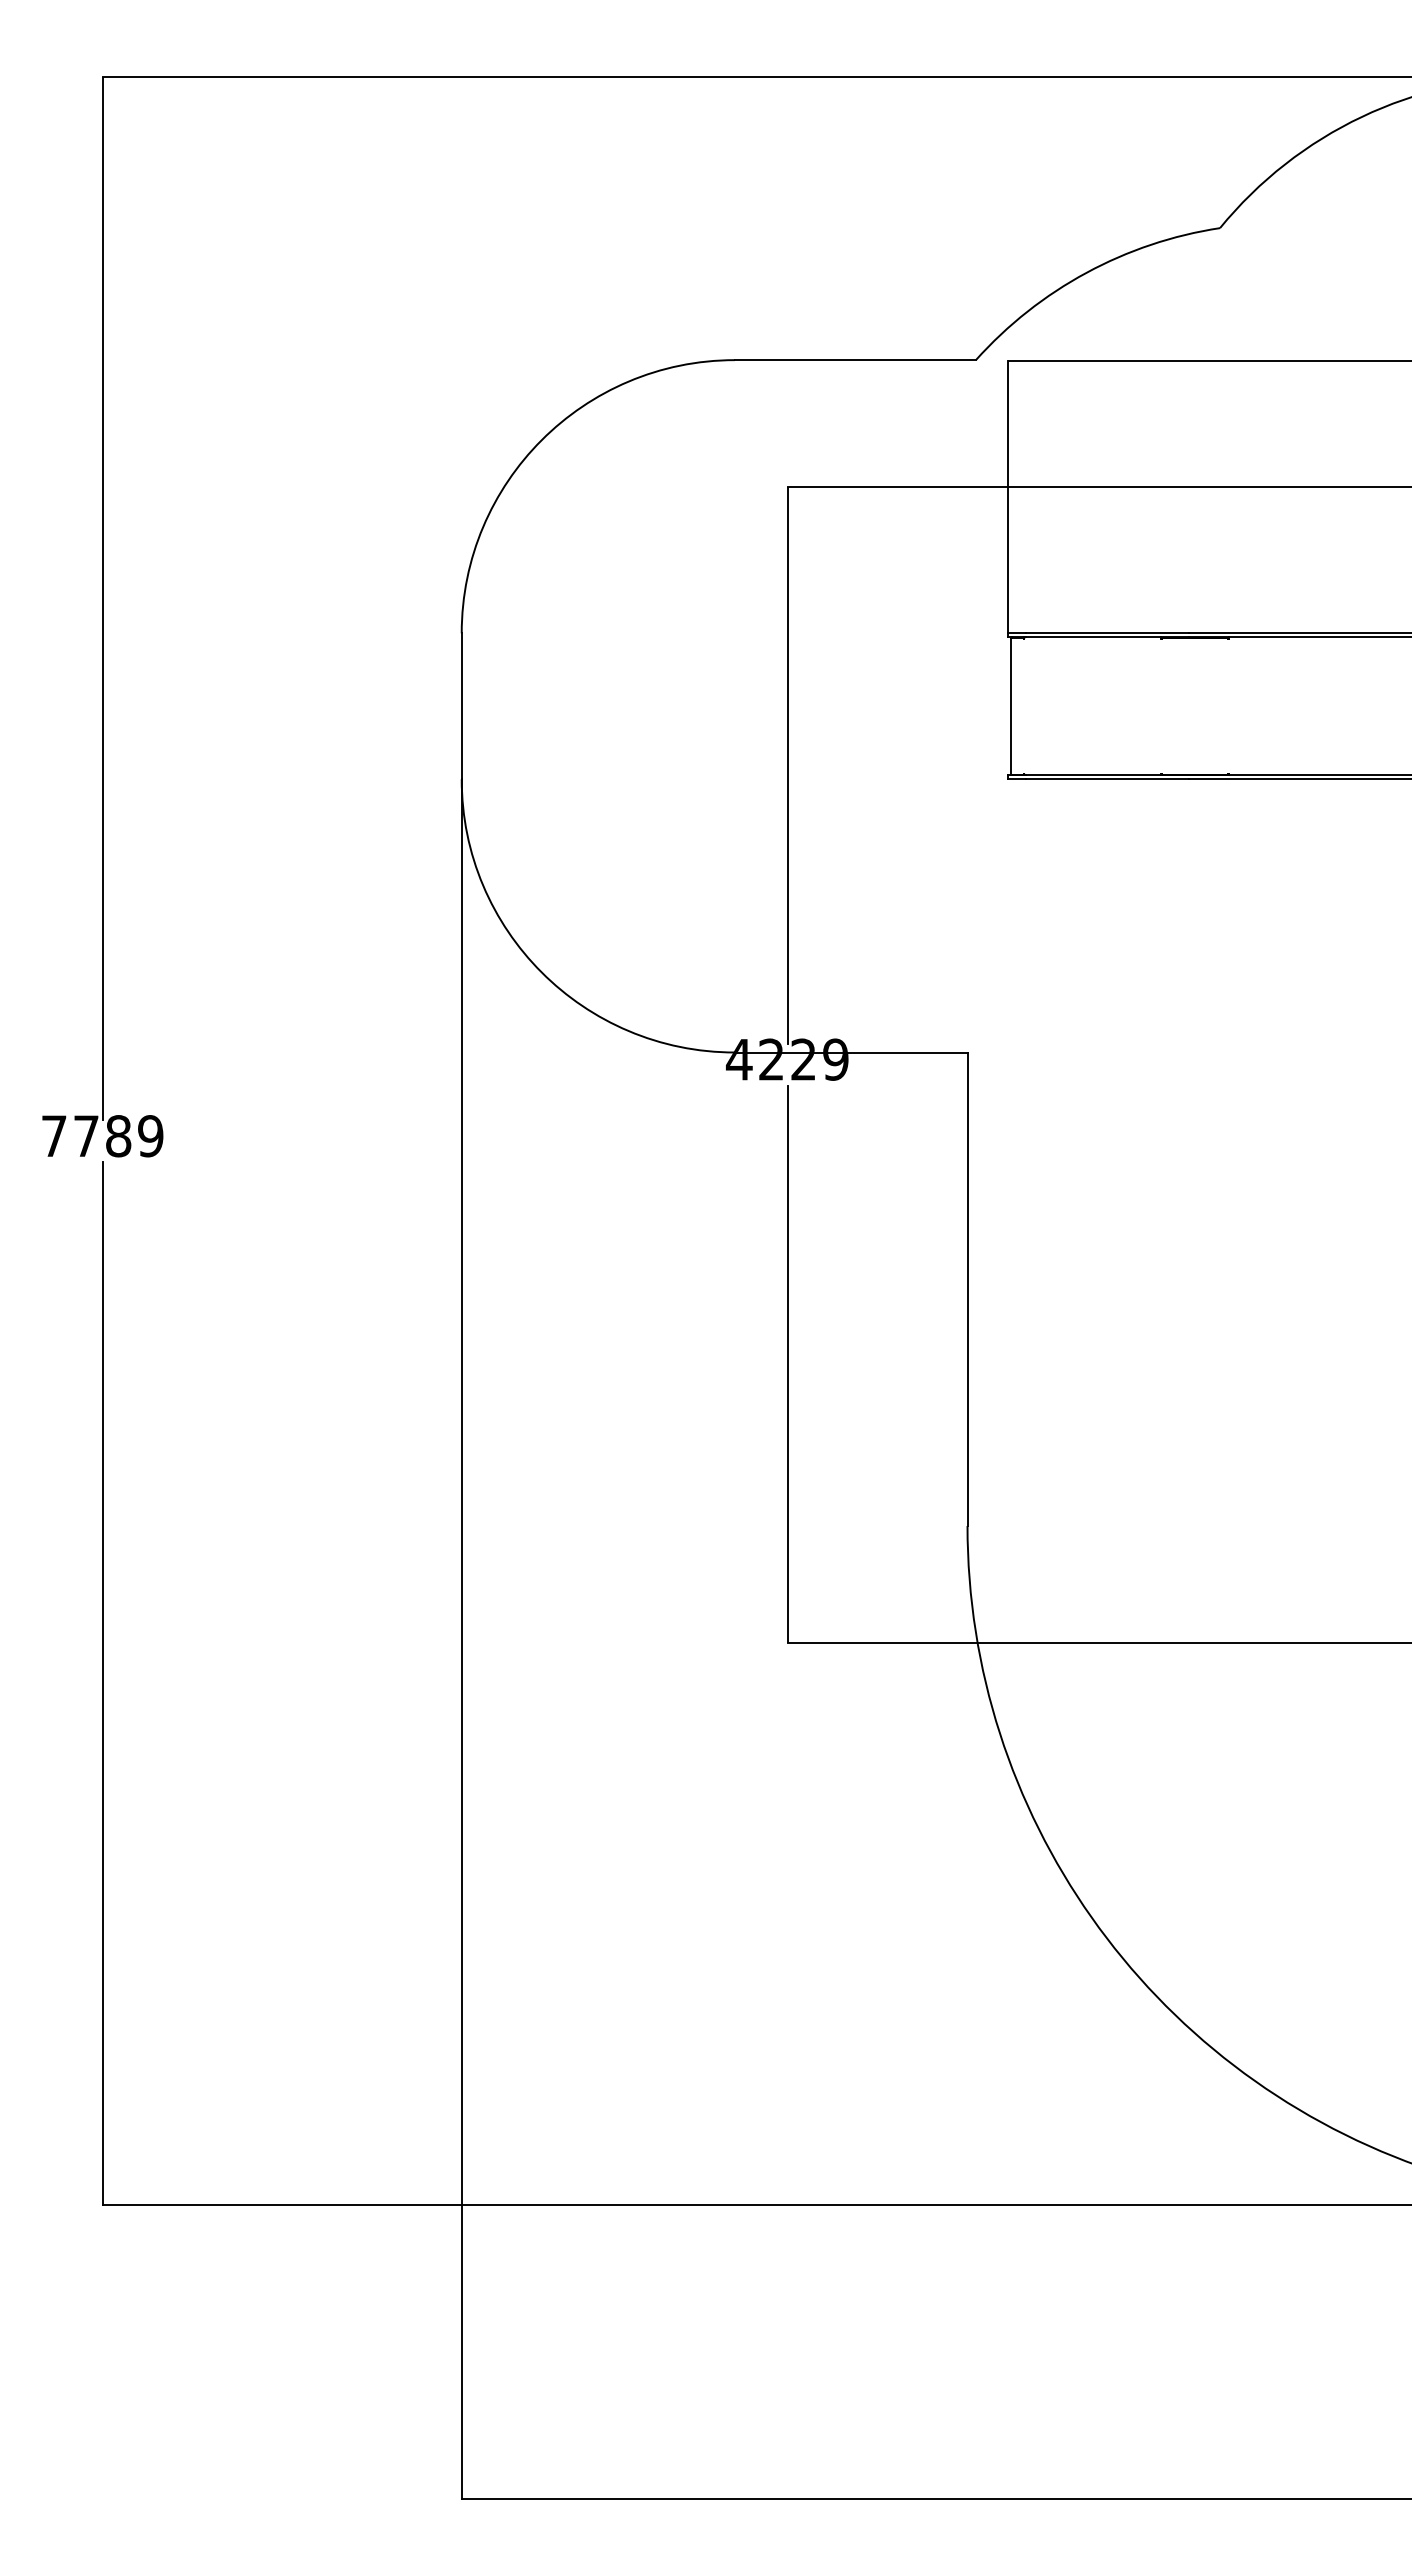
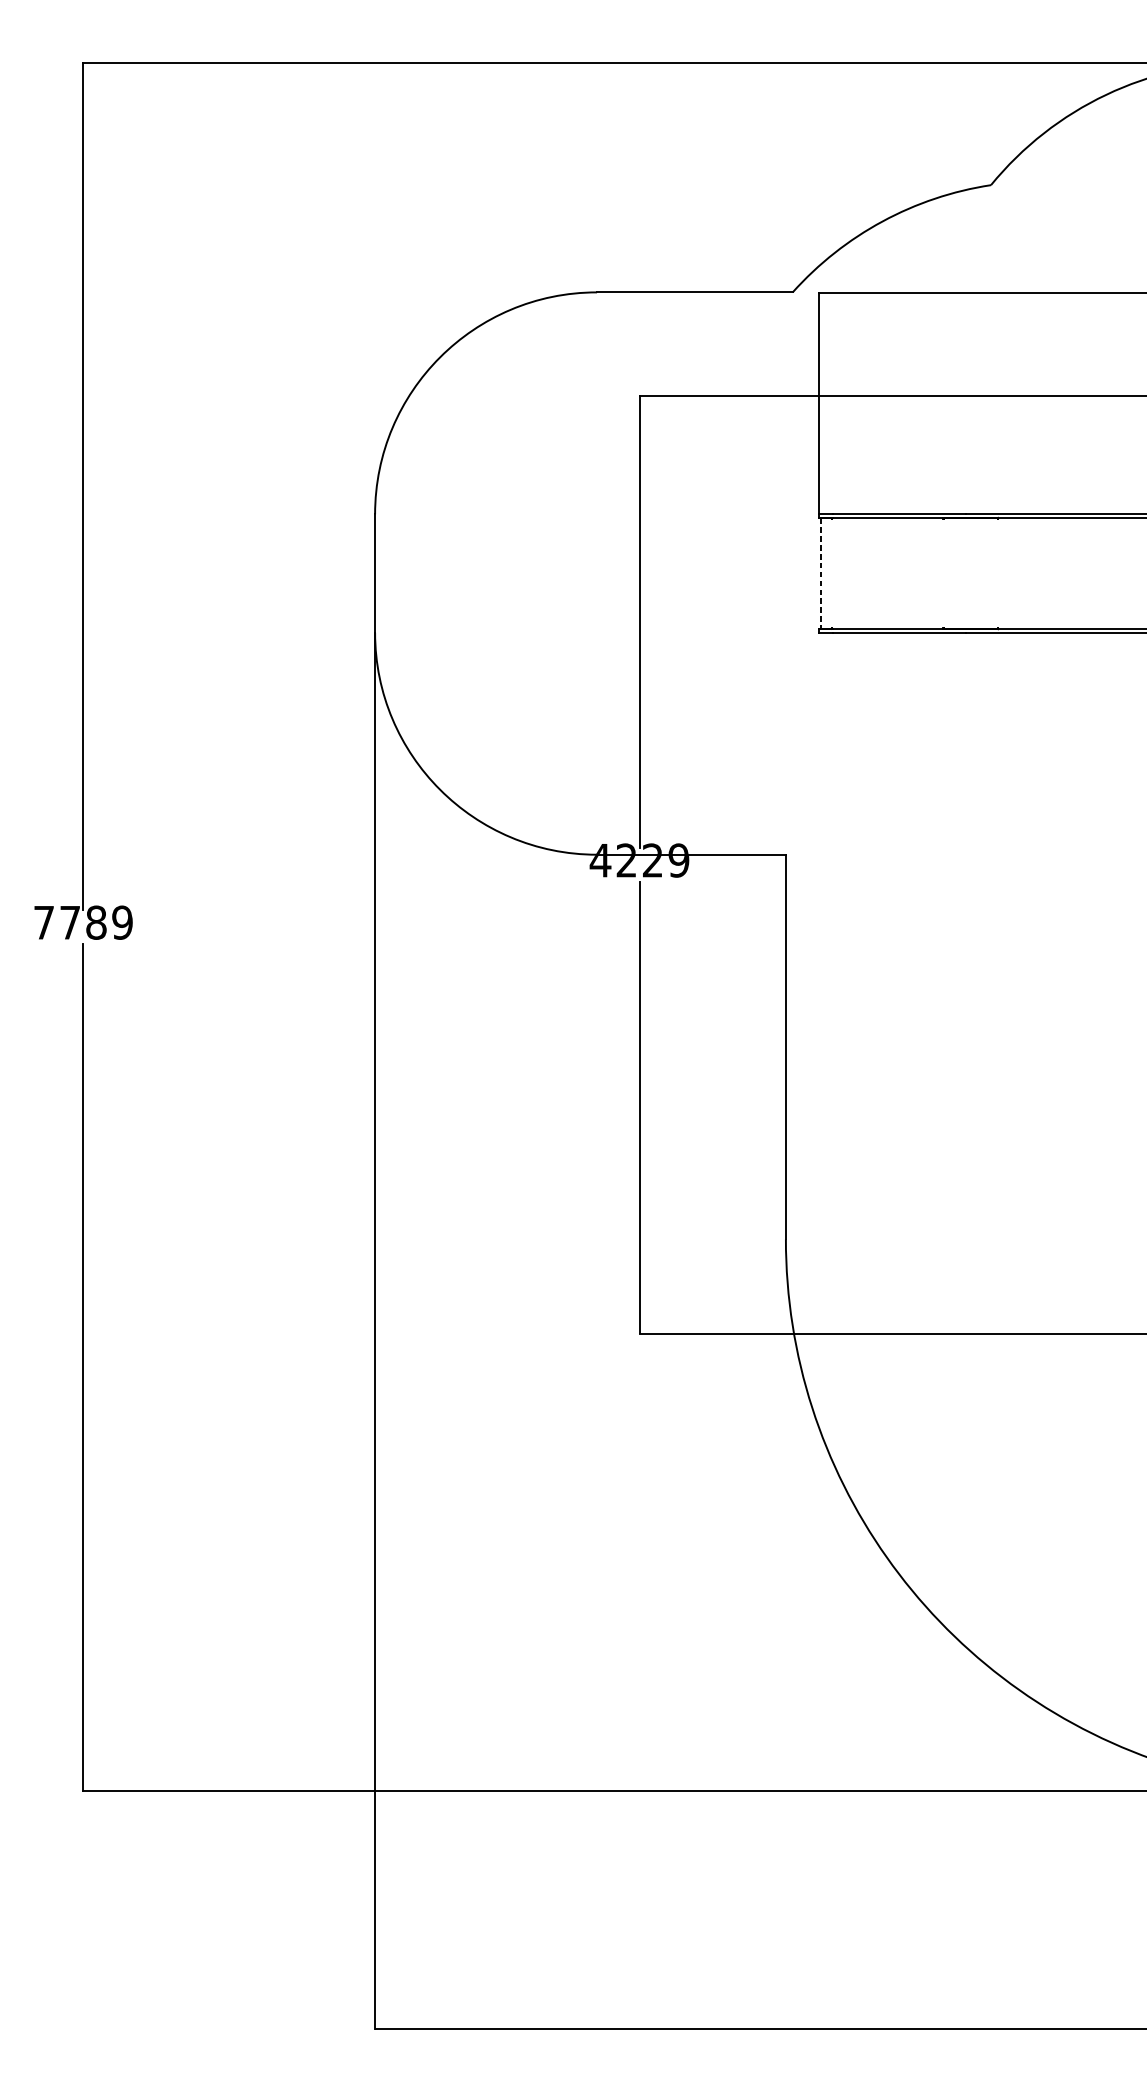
line: (1011, 706) -> (821, 573), solid -> dashed

